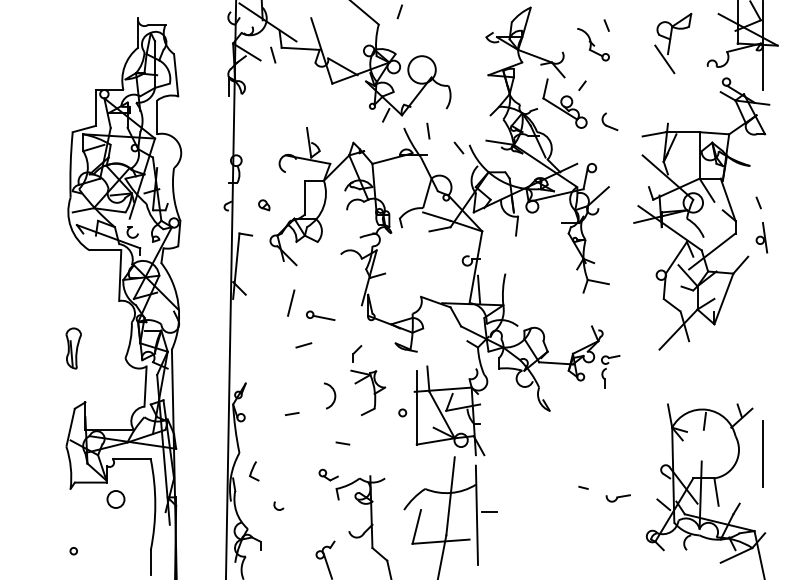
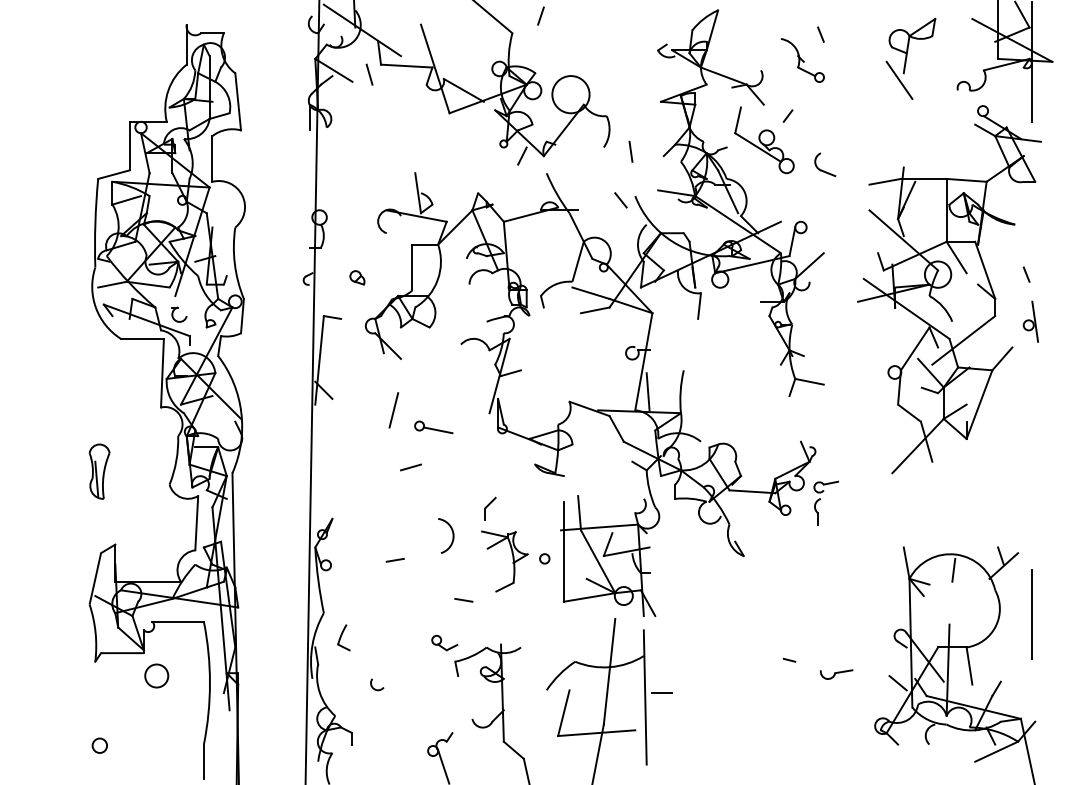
line: (428, 130) -> (631, 150), moved
part: (368, 380) -> (505, 544), moved
circle: (73, 551) -> (99, 746), size x1.6

